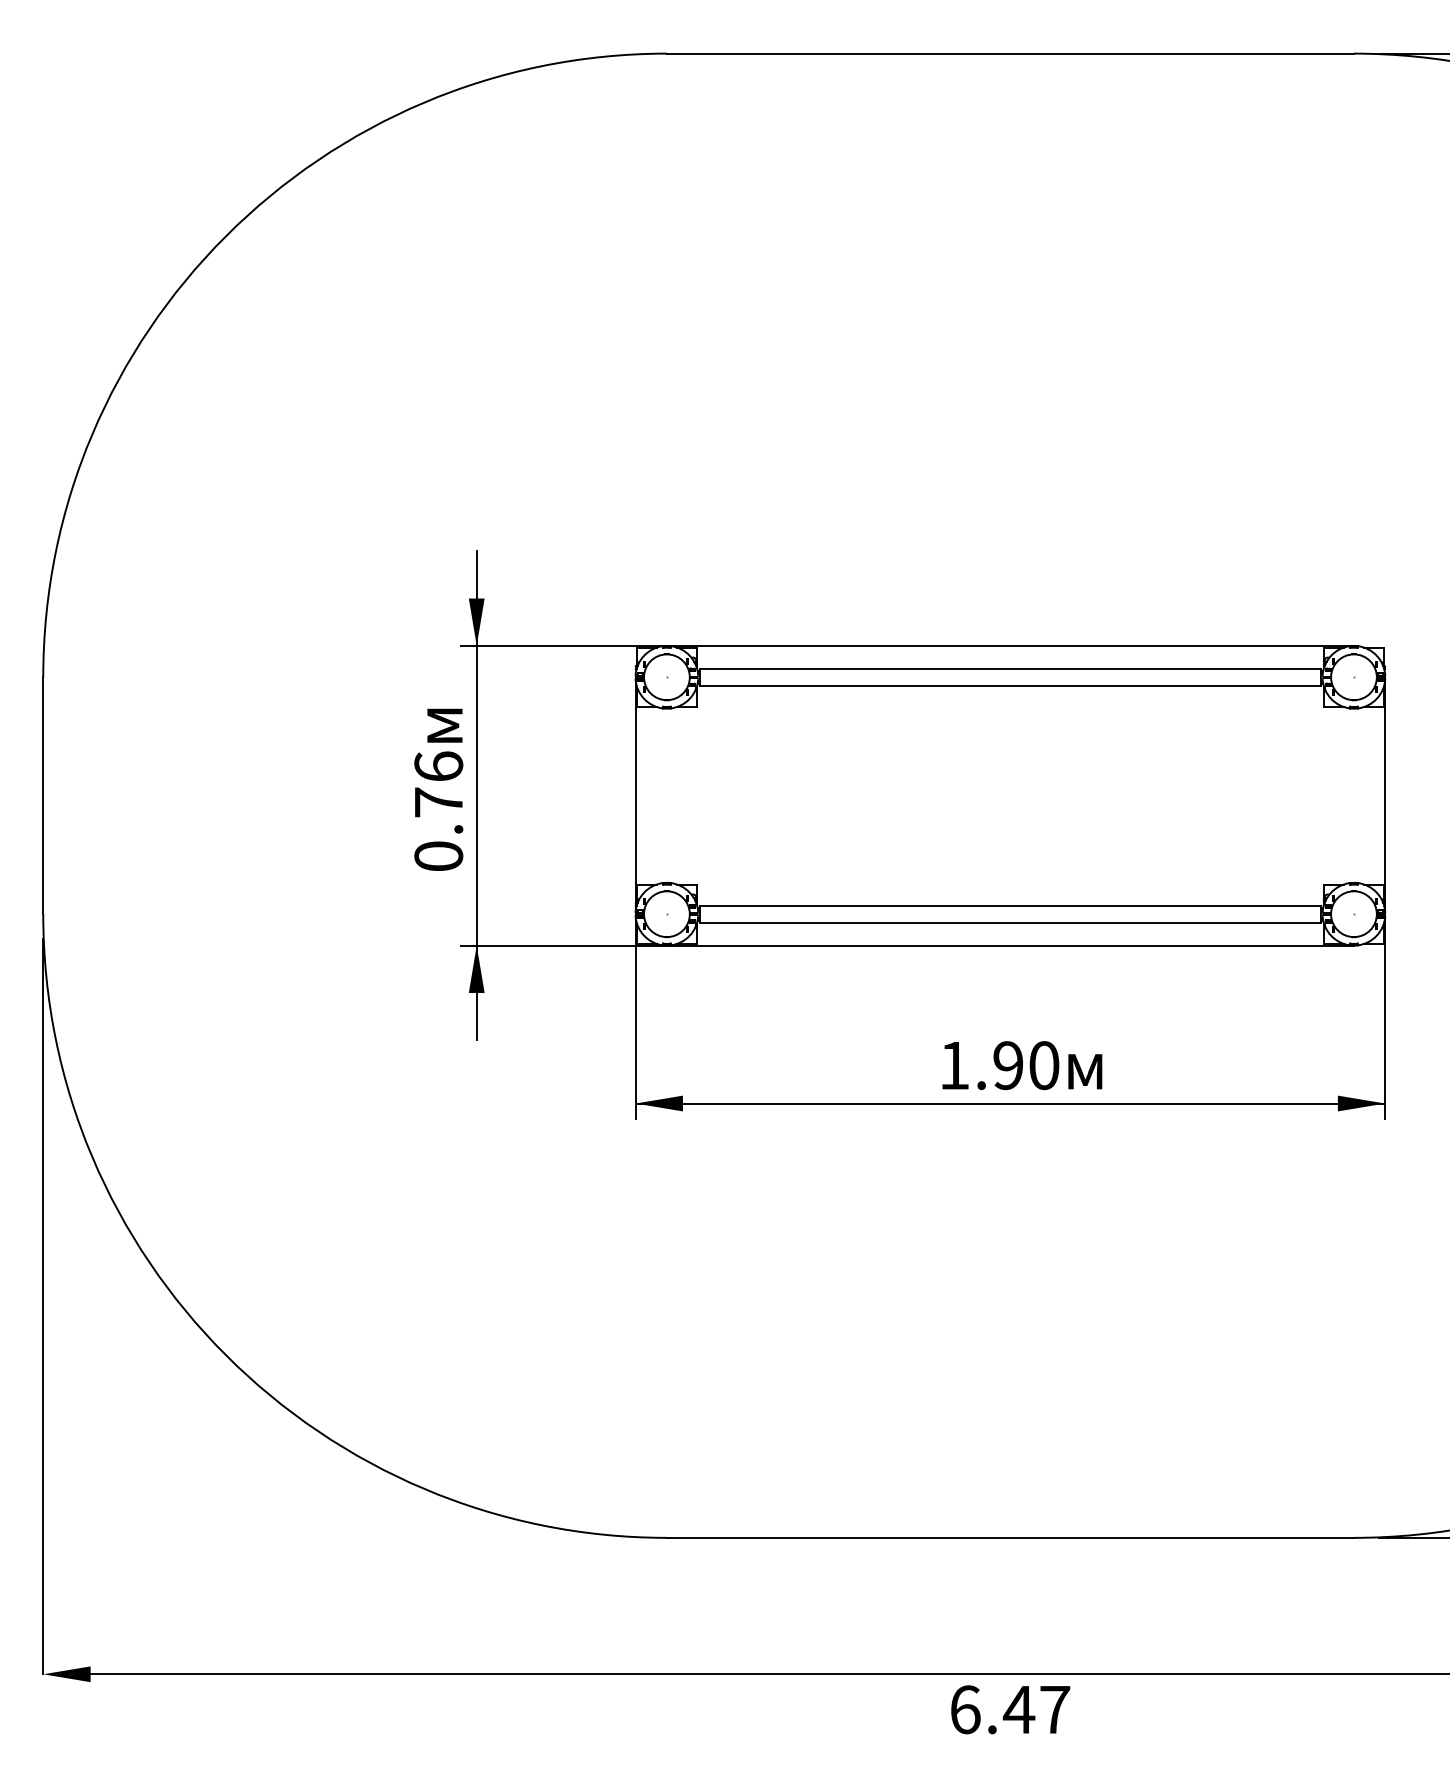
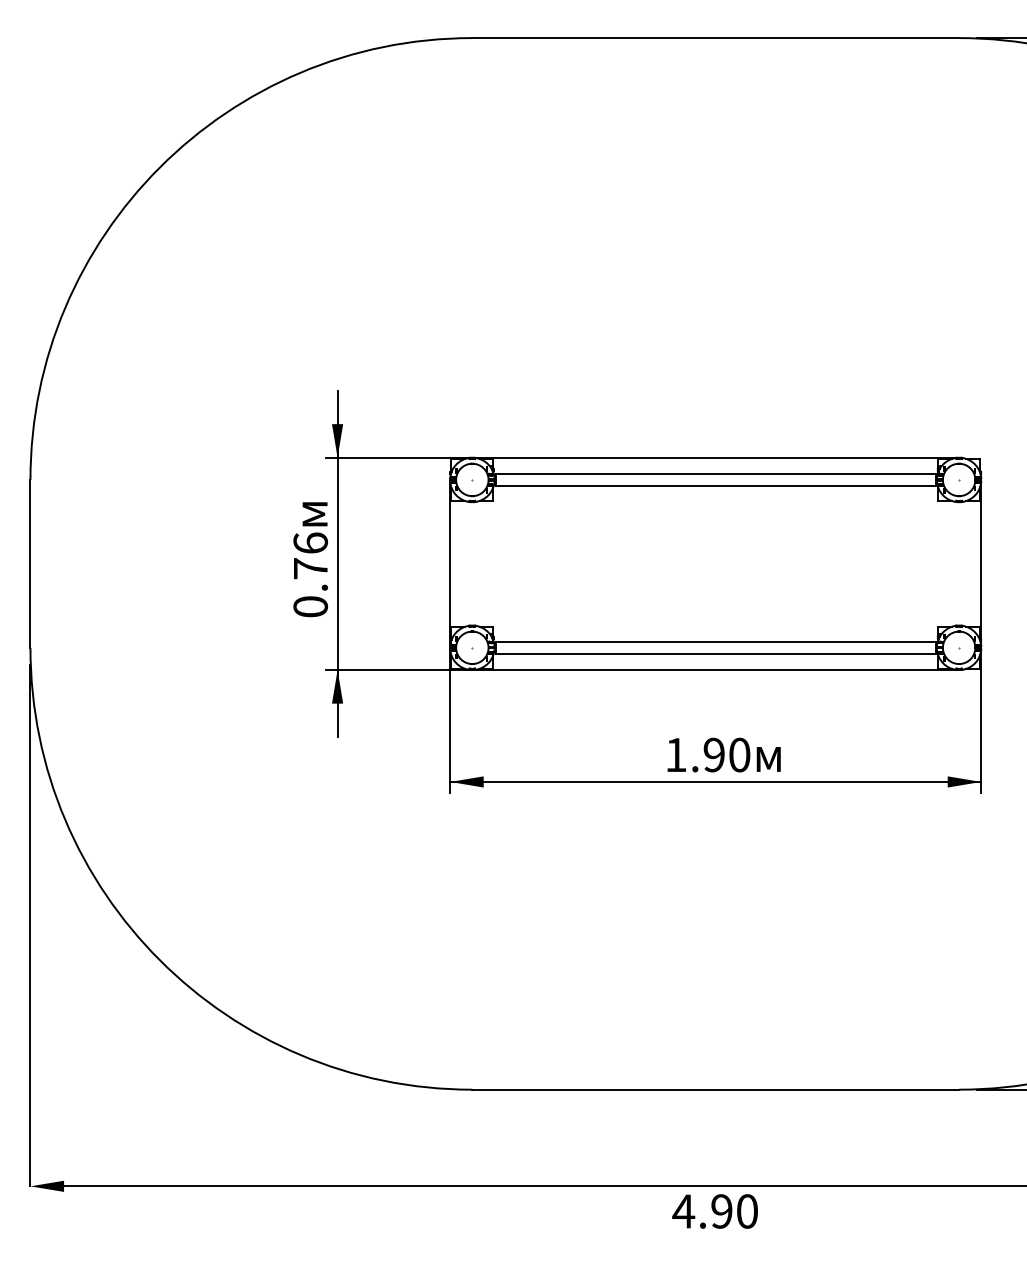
text: (1009, 1709) -> (715, 1211), 6.47 -> 4.90

